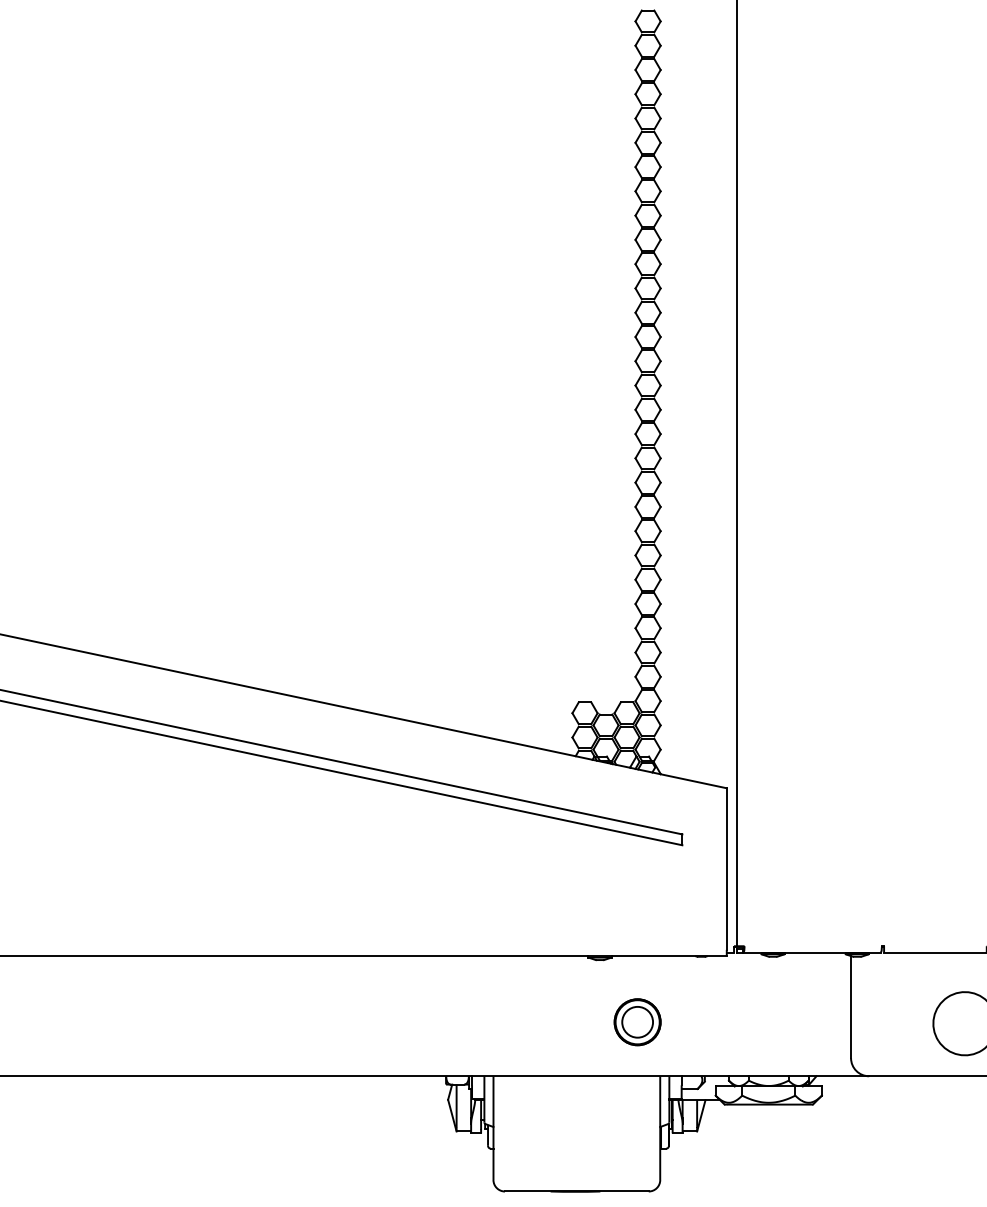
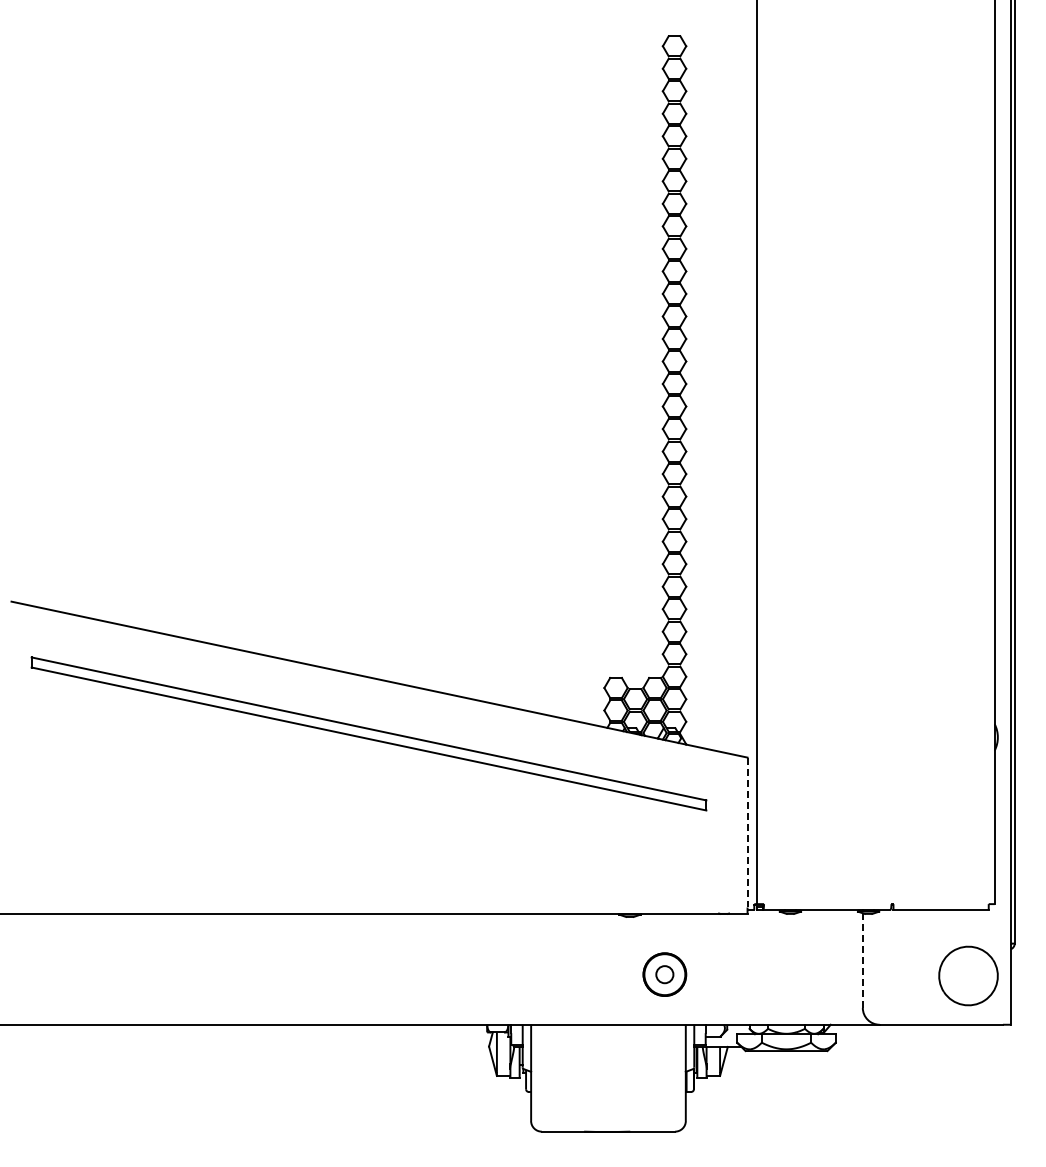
line: (726, 869) -> (747, 832), solid -> dashed
line: (850, 1006) -> (862, 960), solid -> dashed
circle: (637, 1022) -> (664, 974), size x0.6

